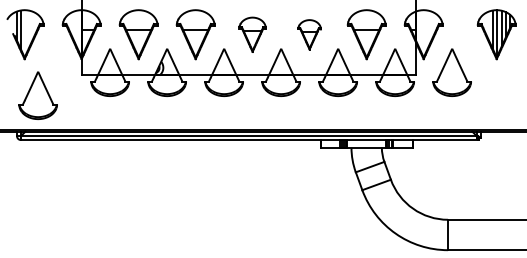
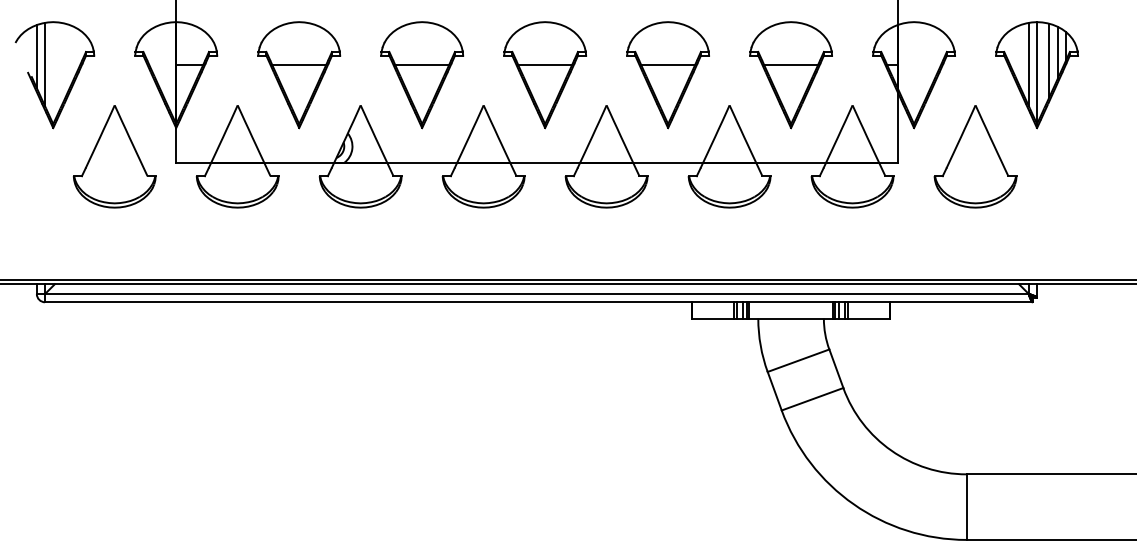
part: (252, 34) -> (544, 74), size x1.43
part: (309, 34) -> (667, 74), size x1.67
part: (496, 34) -> (1036, 74), moved
part: (37, 95) -> (113, 156), moved

